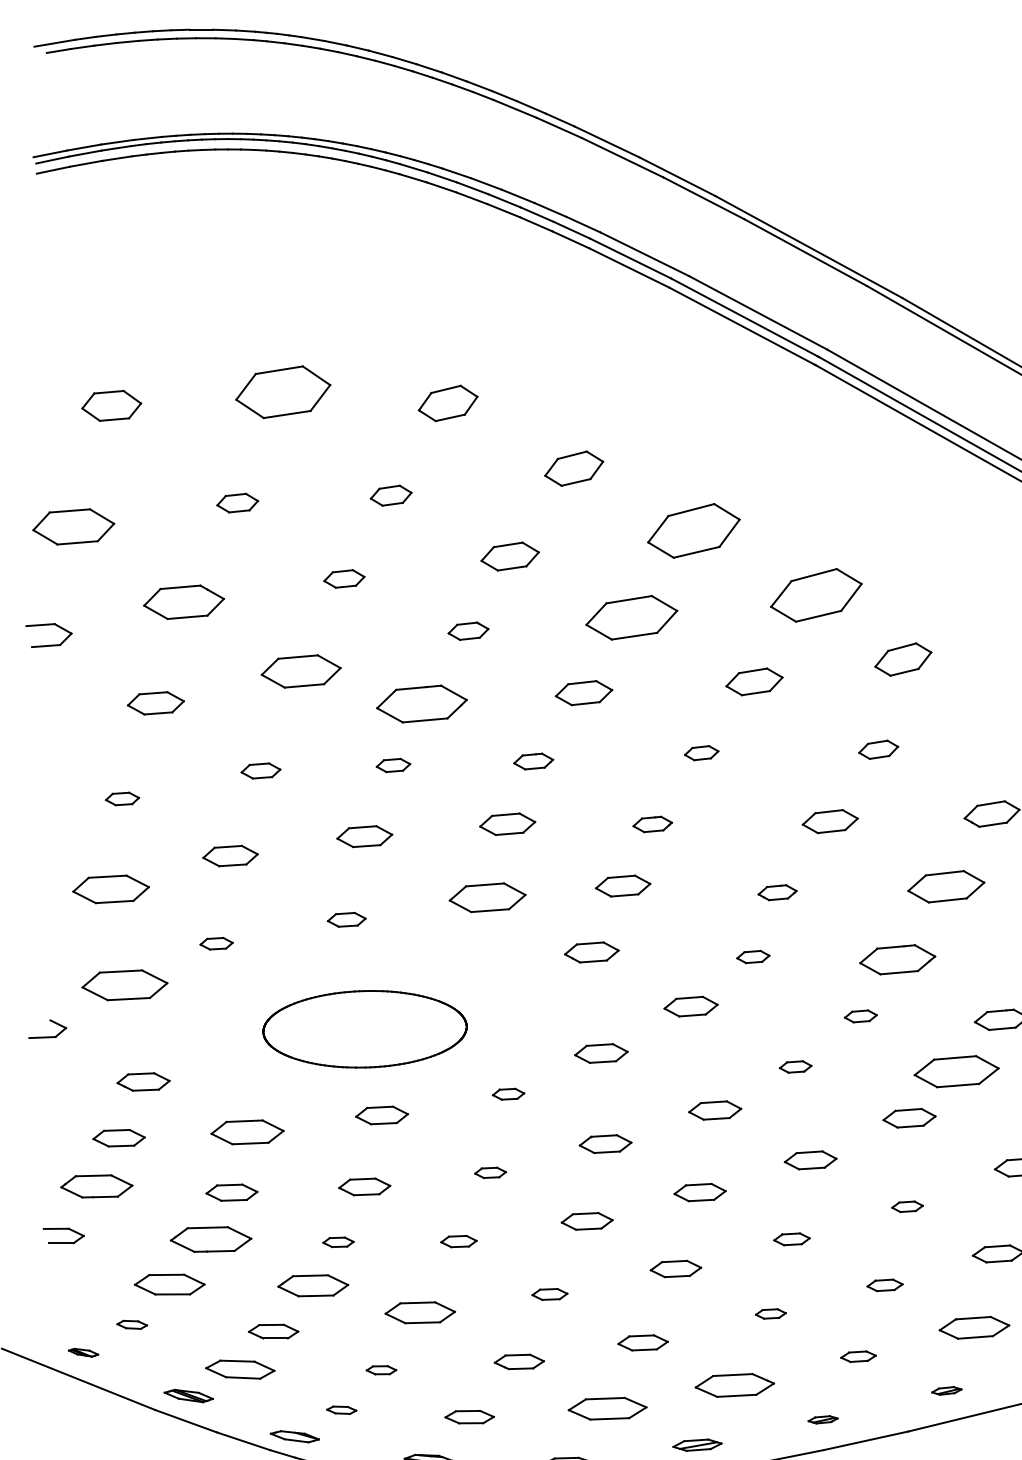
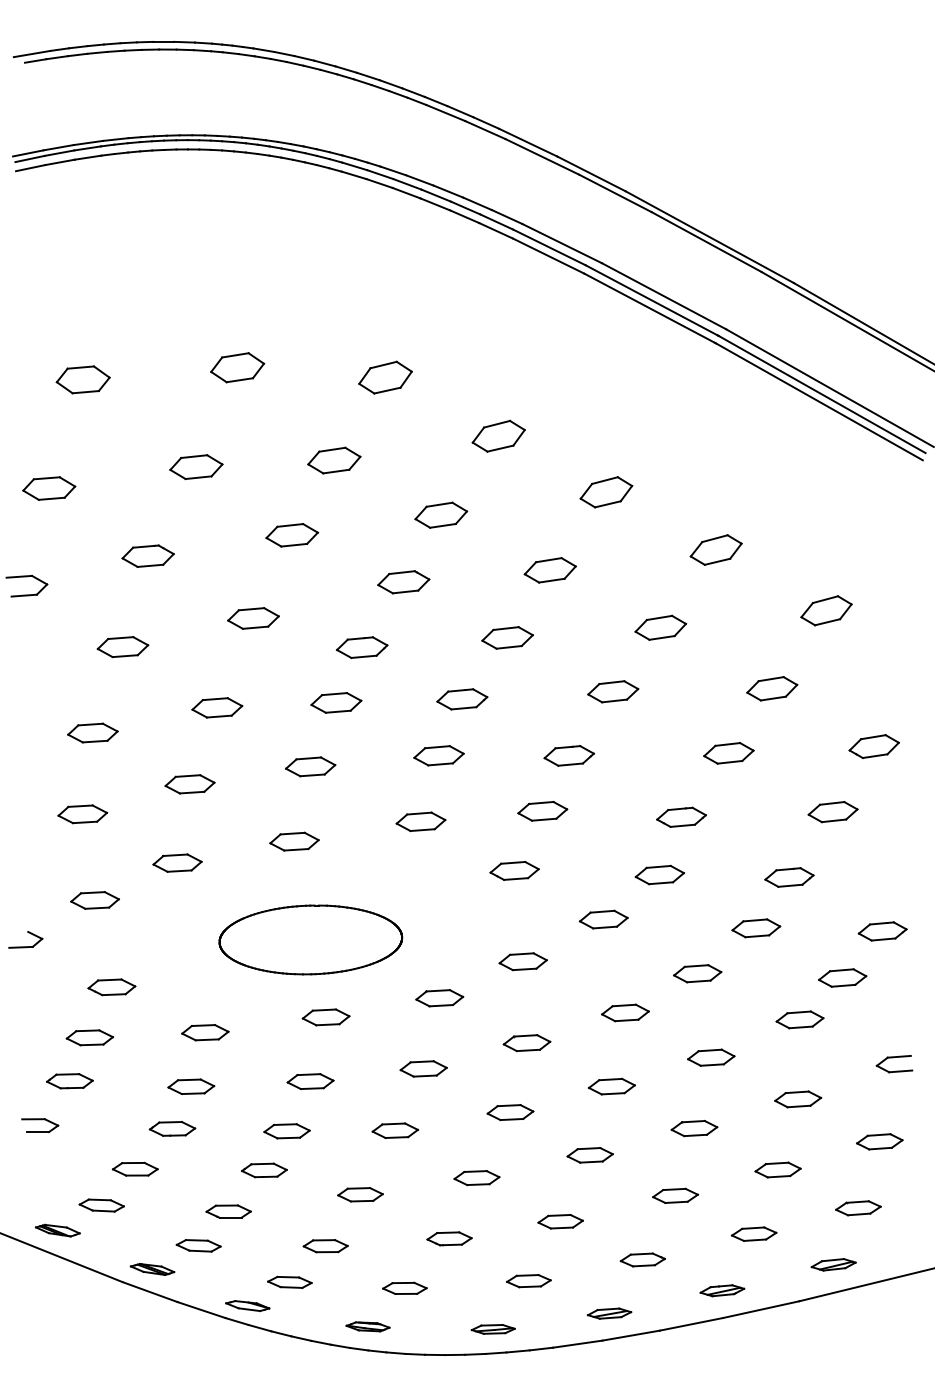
part: (283, 392) -> (237, 367), size x0.62
part: (391, 495) -> (334, 460), size x1.43
part: (237, 503) -> (196, 467), size x1.43
part: (74, 526) -> (49, 488), size x0.71
part: (694, 531) -> (606, 492), size x0.62
part: (344, 579) -> (292, 535), size x1.43
part: (815, 594) -> (715, 549), size x0.62
part: (183, 601) -> (147, 555), size x0.71
part: (630, 618) -> (549, 570), size x0.62
part: (468, 631) -> (403, 582), size x1.43
part: (903, 659) -> (826, 610), moved
part: (301, 671) -> (253, 618), size x0.71
part: (422, 703) -> (362, 647), size x0.62
part: (878, 749) -> (772, 688), size x1.43
part: (701, 752) -> (613, 691), size x1.67
part: (533, 761) -> (462, 699), size x1.43
part: (393, 765) -> (336, 702), size x1.67
part: (261, 770) -> (217, 707), size x1.43
part: (122, 798) -> (92, 732), size x1.67
part: (652, 823) -> (569, 755), size x1.43
part: (945, 887) -> (832, 812), size x0.71
part: (110, 889) -> (82, 814), size x0.71
part: (777, 891) -> (681, 816), size x1.43
part: (487, 897) -> (420, 821), size x0.71
part: (346, 919) -> (294, 841), size x1.43
part: (216, 943) -> (177, 862), size x1.67
part: (753, 956) -> (659, 874), size x1.67
part: (897, 959) -> (789, 877), size x0.71
part: (124, 985) -> (94, 900), size x0.62
part: (861, 1016) -> (756, 928), size x1.67
part: (795, 1066) -> (697, 973), size x1.67
part: (956, 1071) -> (842, 977), size x0.62
part: (508, 1094) -> (439, 998), size x1.67
part: (247, 1132) -> (205, 1032), size x0.71
part: (490, 1172) -> (423, 1068), size x1.67
part: (96, 1186) -> (69, 1081), size x0.71
part: (907, 1206) -> (798, 1099), size x1.67
part: (211, 1239) -> (172, 1128), size x0.62
part: (792, 1239) -> (694, 1128), size x1.43
part: (458, 1241) -> (394, 1130), size x1.43
part: (337, 1242) -> (286, 1131), size x1.67
part: (168, 1283) -> (134, 1168), size x0.71
part: (884, 1284) -> (777, 1169), size x1.43
part: (313, 1285) -> (264, 1170), size x0.71
part: (549, 1294) -> (476, 1178), size x1.43
part: (420, 1312) -> (360, 1194), size x0.71
part: (770, 1313) -> (675, 1195), size x1.67
part: (132, 1324) -> (101, 1205), size x1.67
part: (974, 1328) -> (858, 1208), size x0.71
part: (83, 1352) -> (57, 1230), size x1.67
part: (858, 1356) -> (754, 1233), size x1.43
part: (239, 1369) -> (198, 1245), size x0.71
part: (381, 1370) -> (325, 1246), size x1.67
part: (734, 1384) -> (642, 1259), size x0.62
part: (946, 1390) -> (833, 1264), size x1.67
part: (341, 1409) -> (289, 1281), size x1.67
part: (607, 1409) -> (528, 1281), size x0.62
part: (823, 1419) -> (722, 1290), size x1.67

